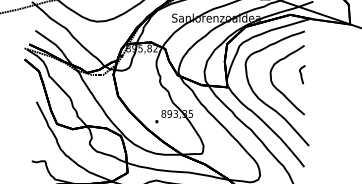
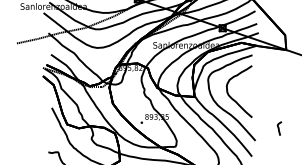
curve: (302, 74) -> (279, 128), moved

